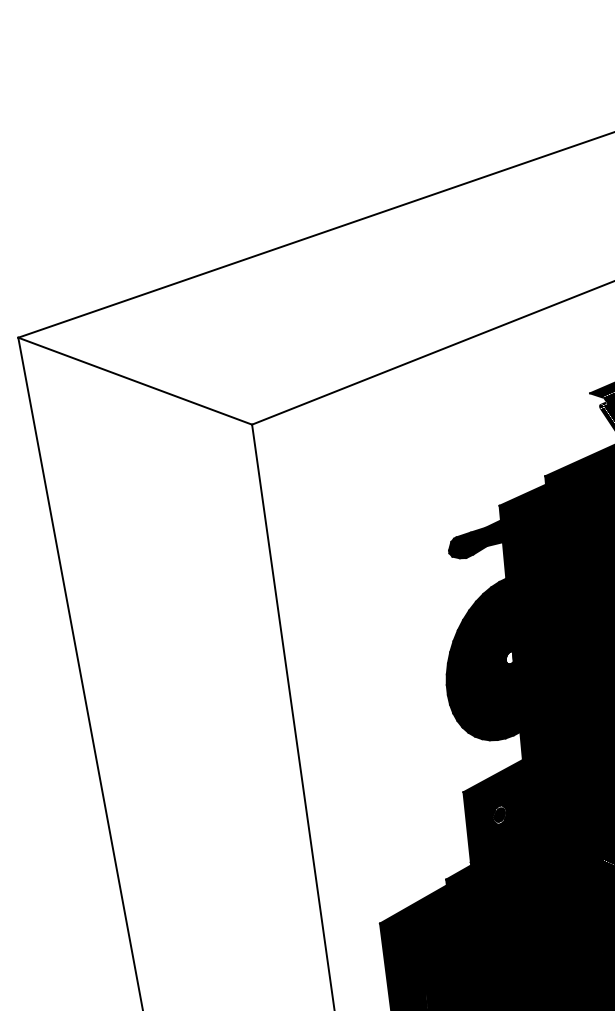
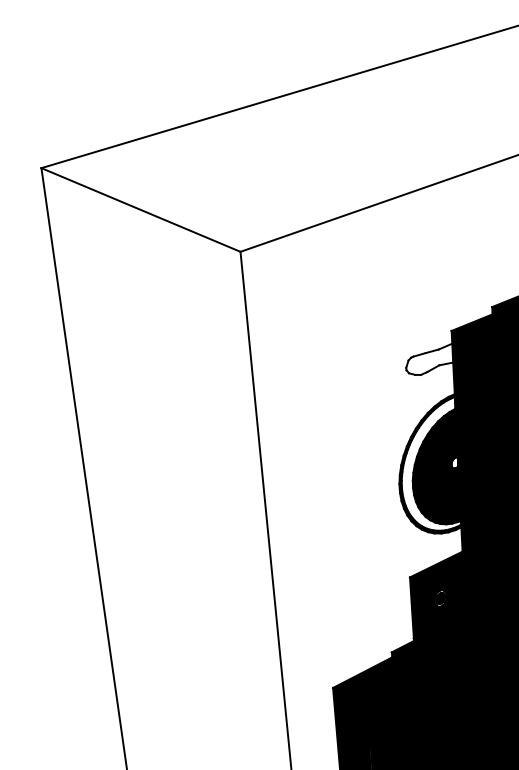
fill: (475, 539) -> (429, 359), removed
fill: (484, 658) -> (433, 462), removed

